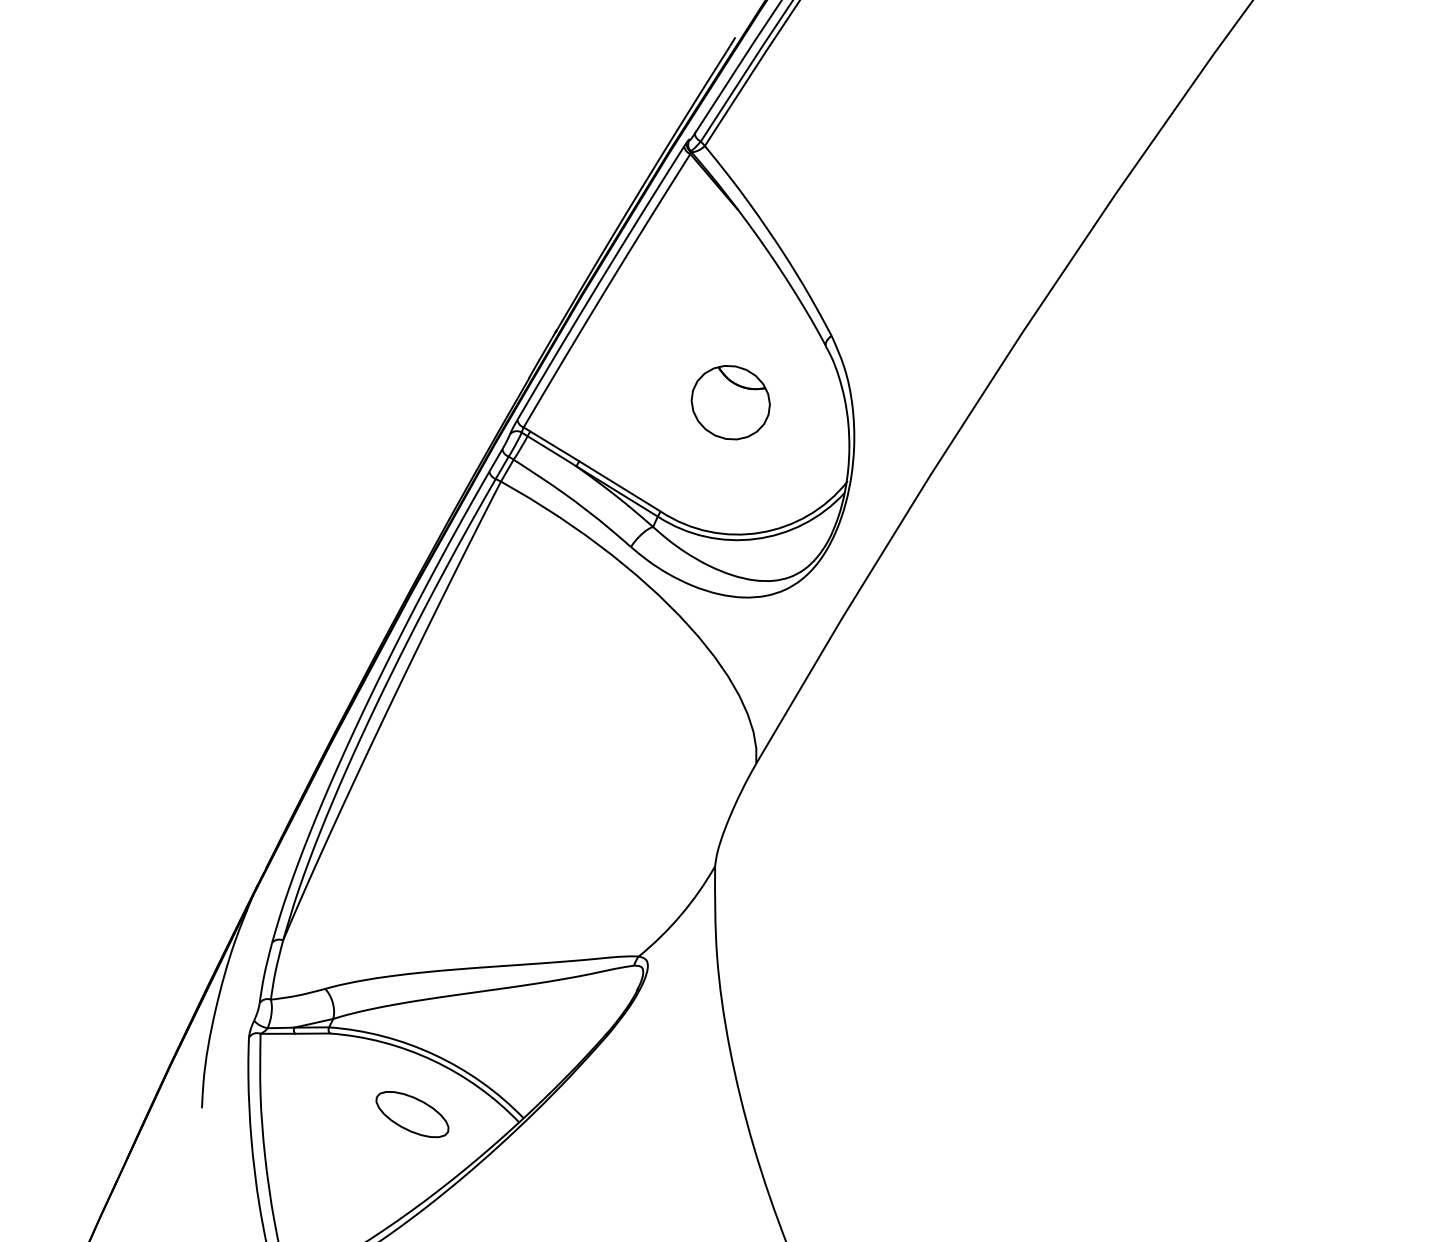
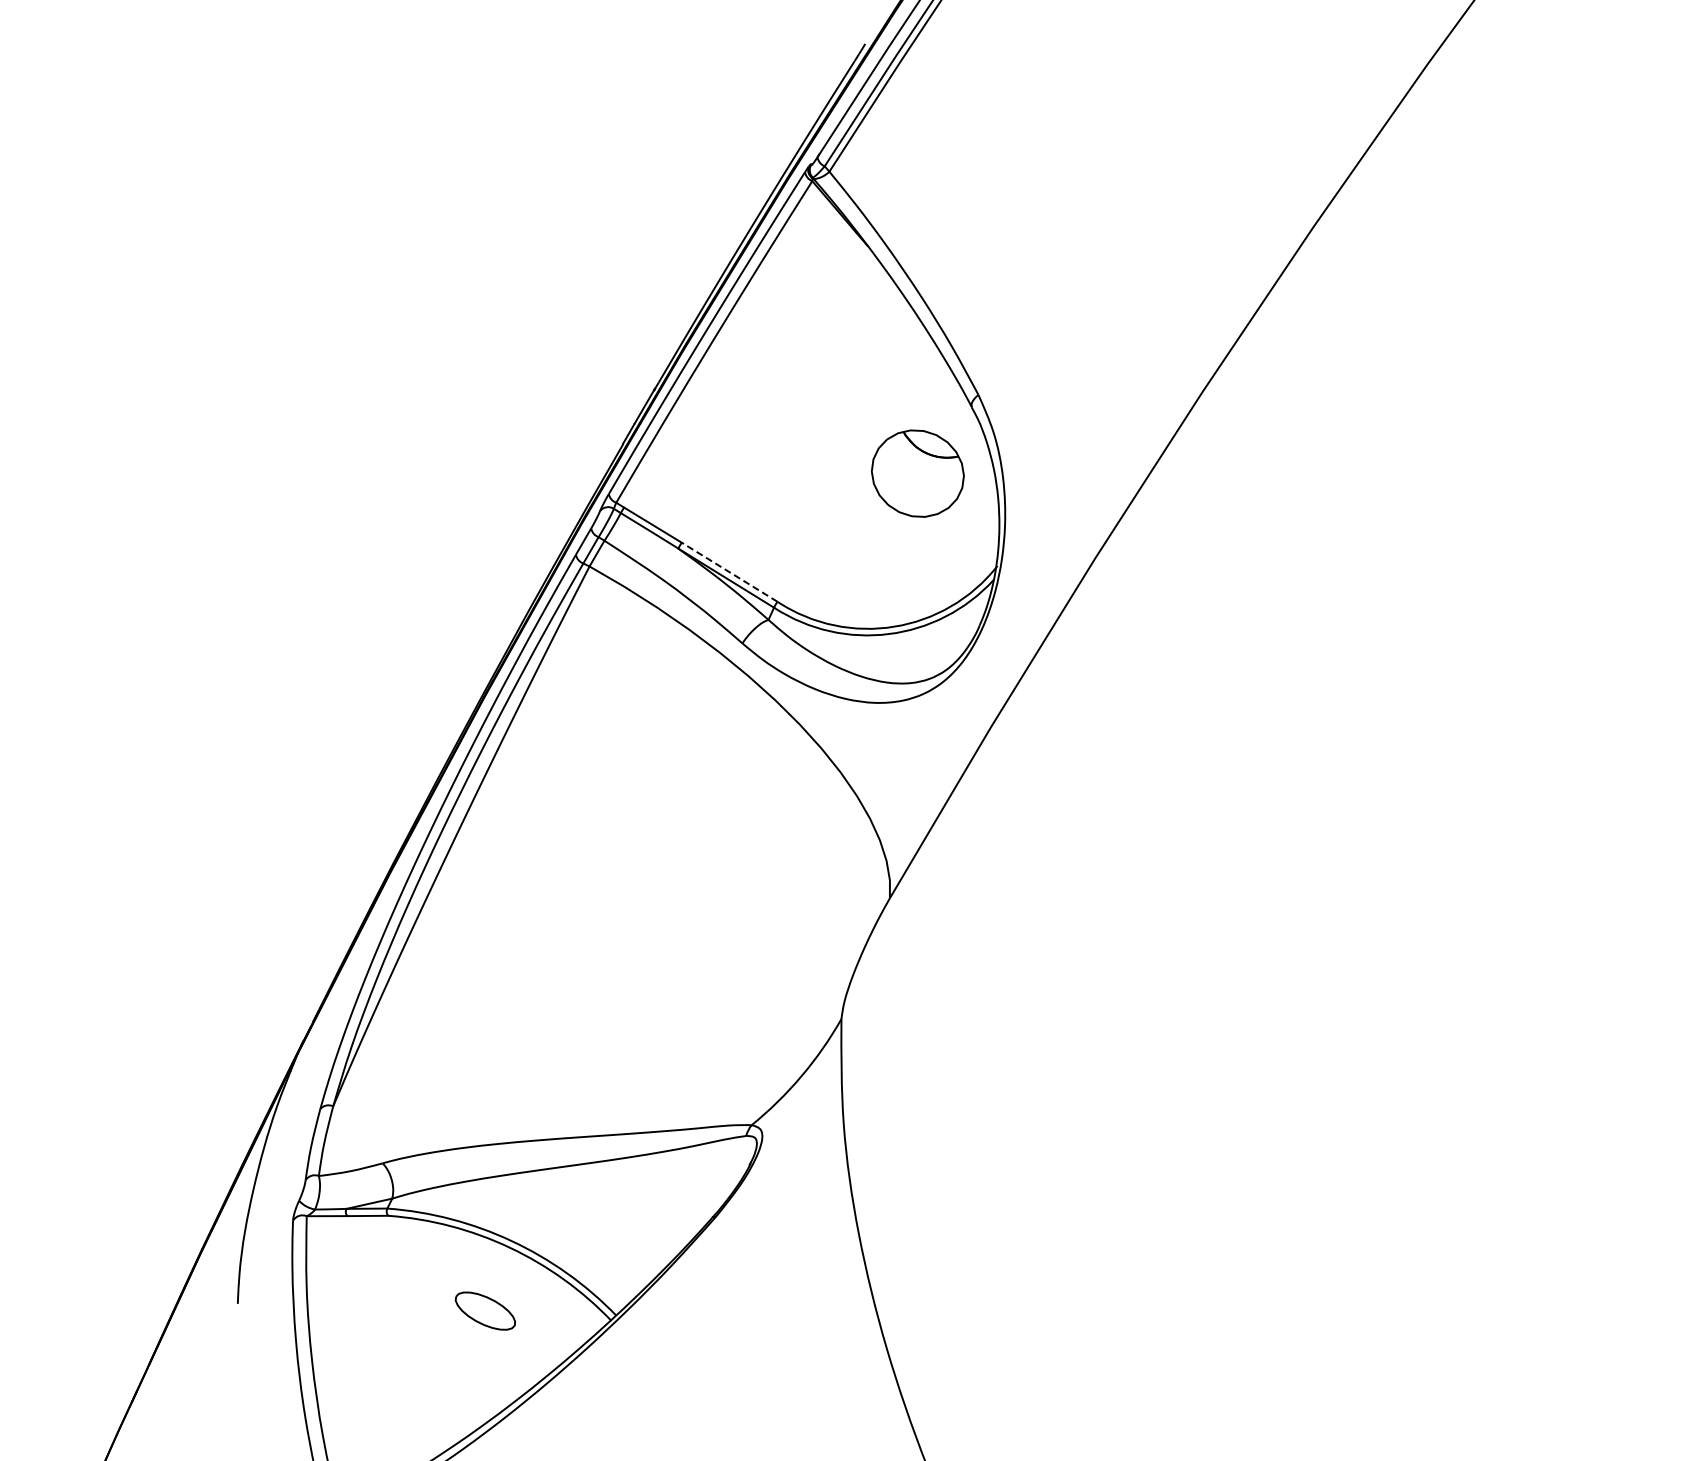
part: (730, 402) -> (917, 473), moved
line: (619, 485) -> (729, 571), solid -> dashed
part: (412, 1114) -> (485, 1310), size x0.7

